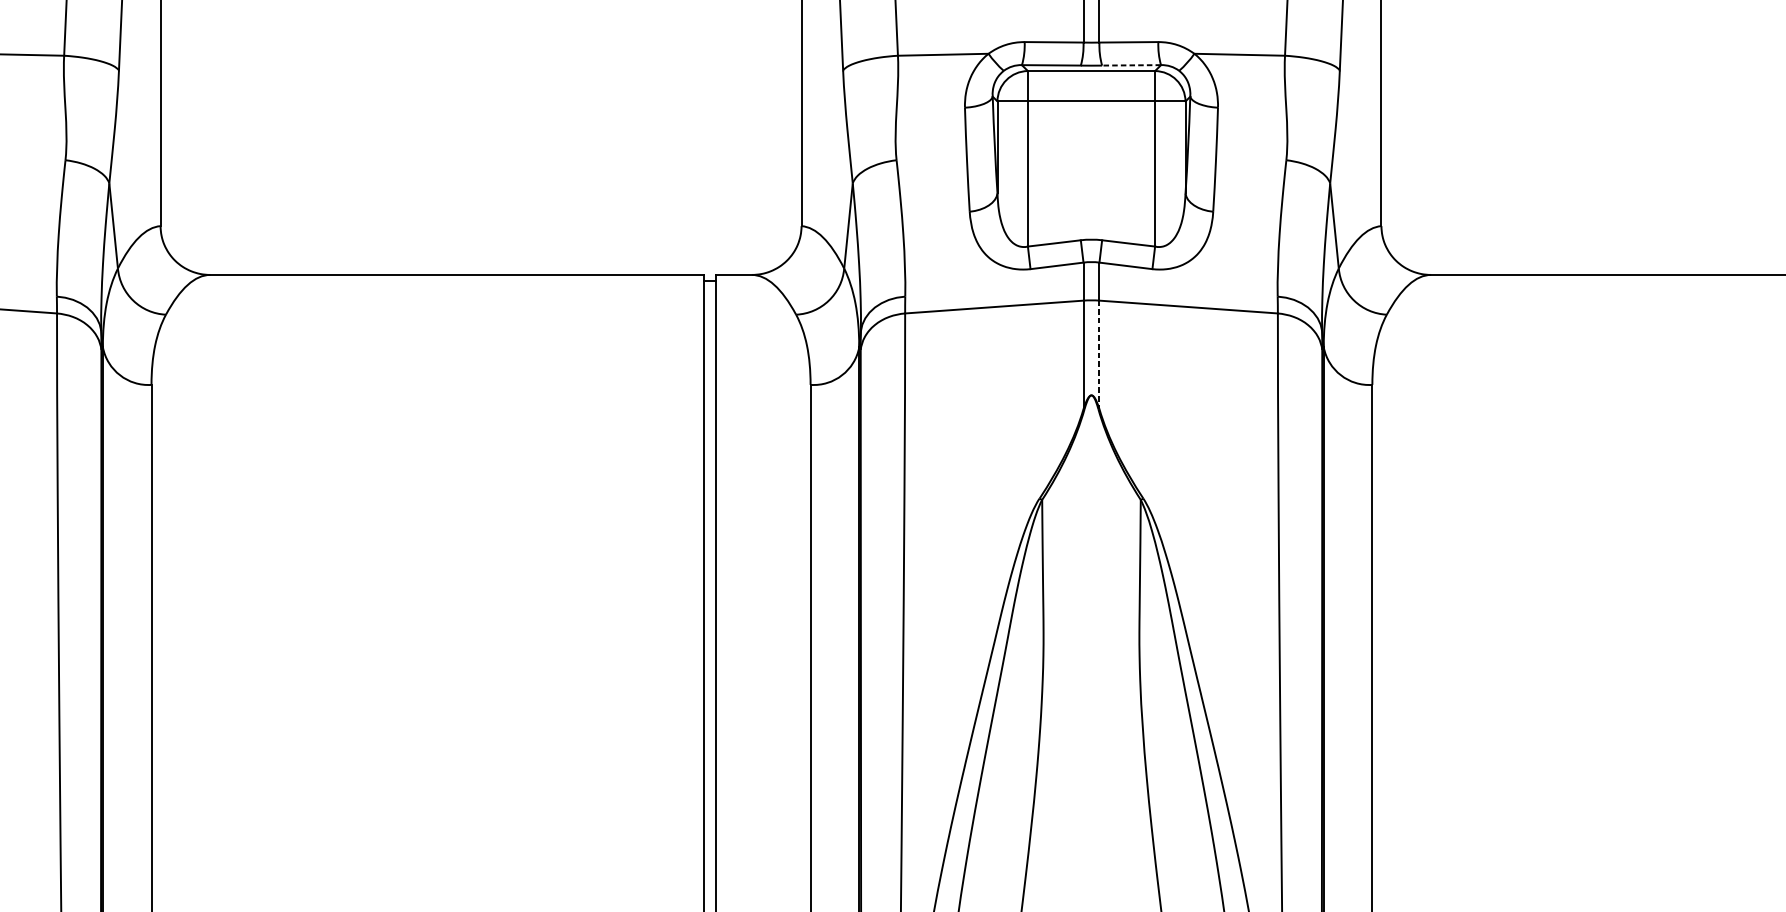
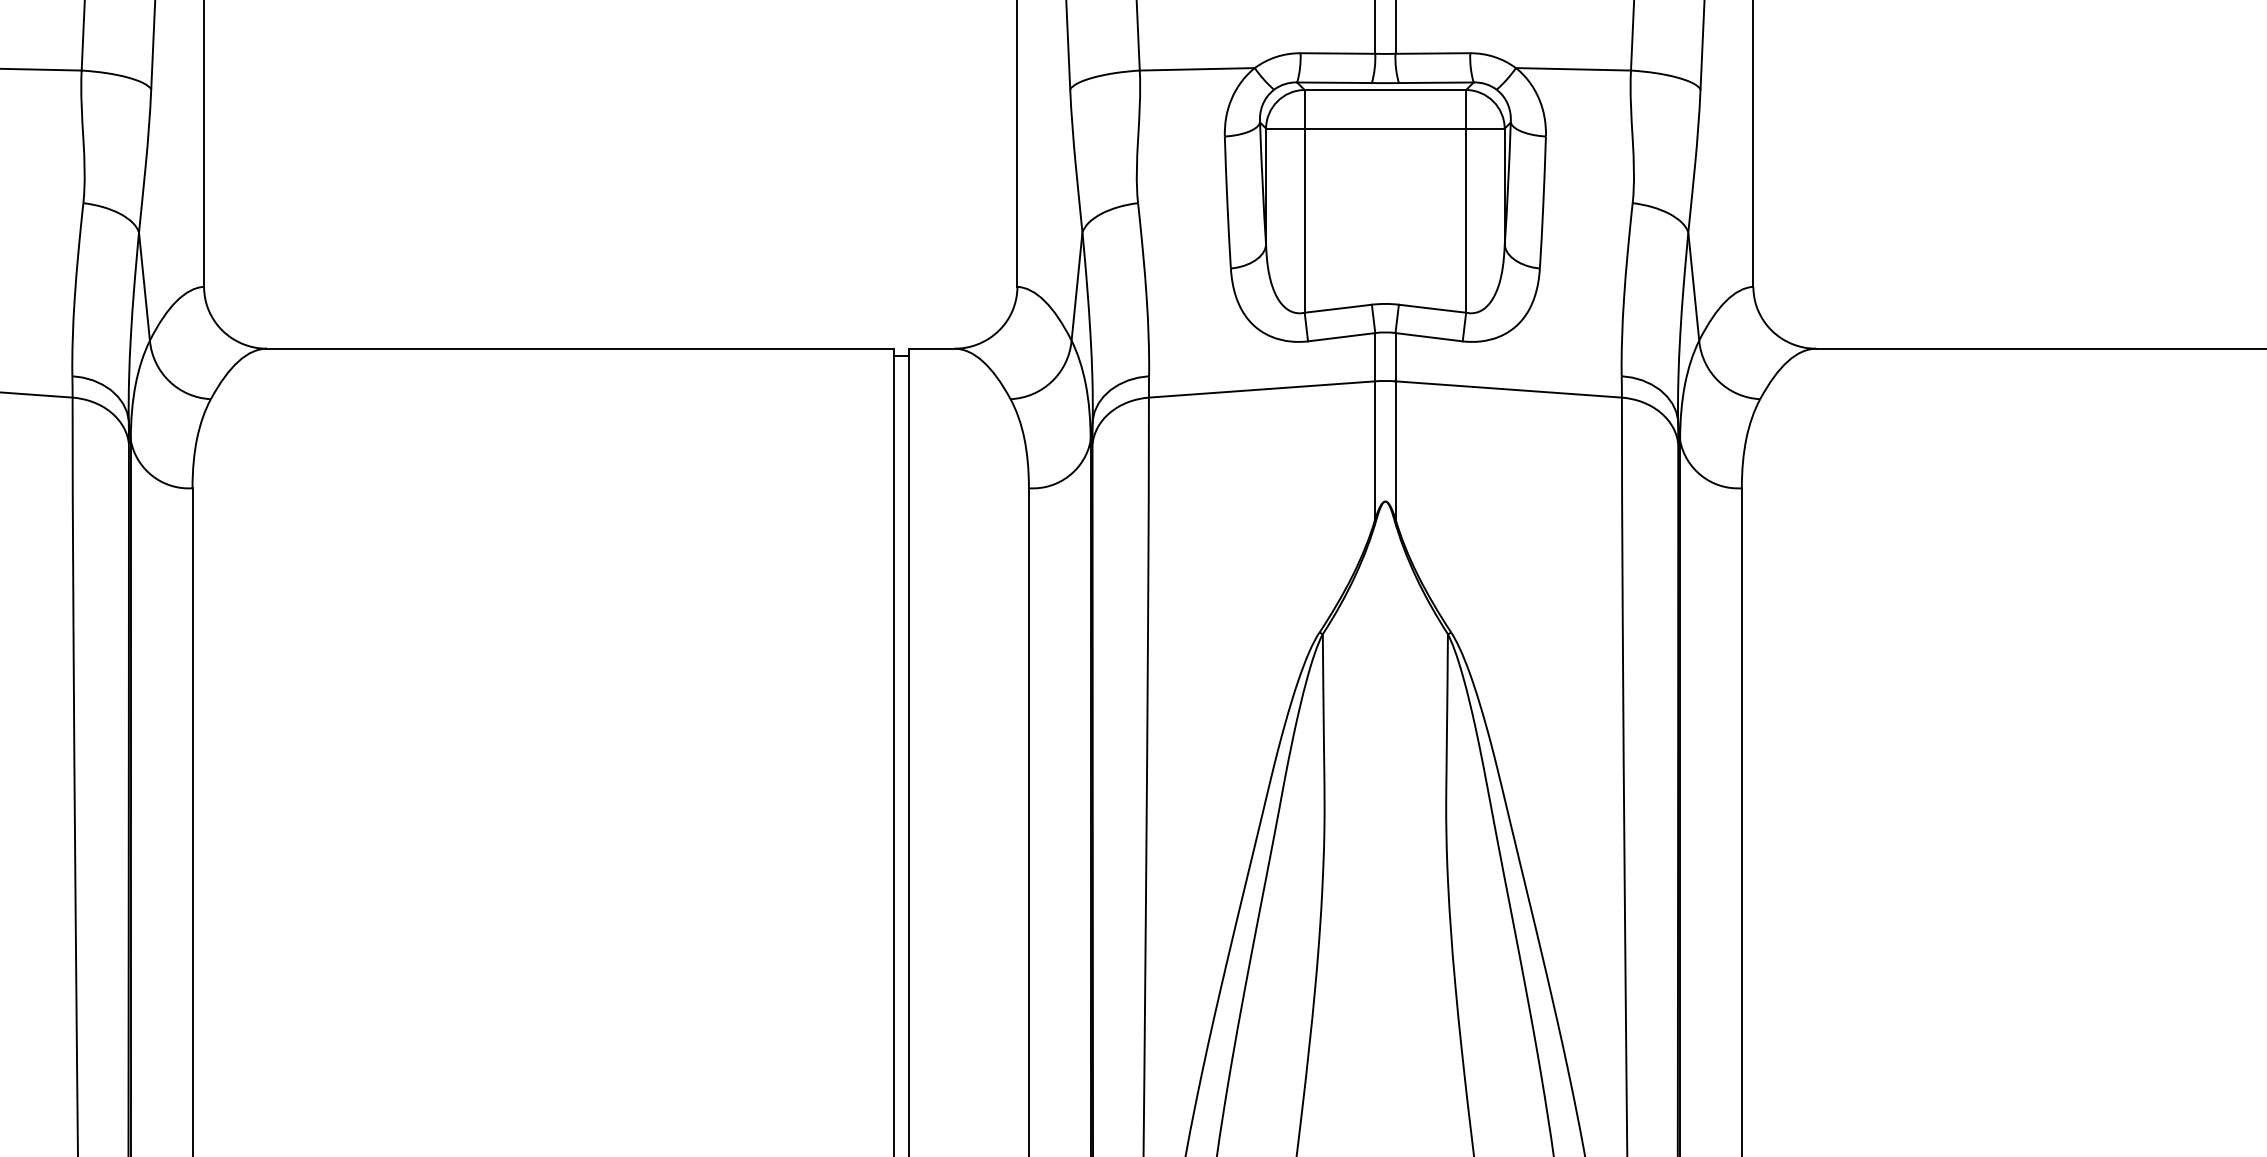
line: (1130, 65) -> (1435, 82), dashed -> solid
line: (1099, 355) -> (1395, 450), dashed -> solid

